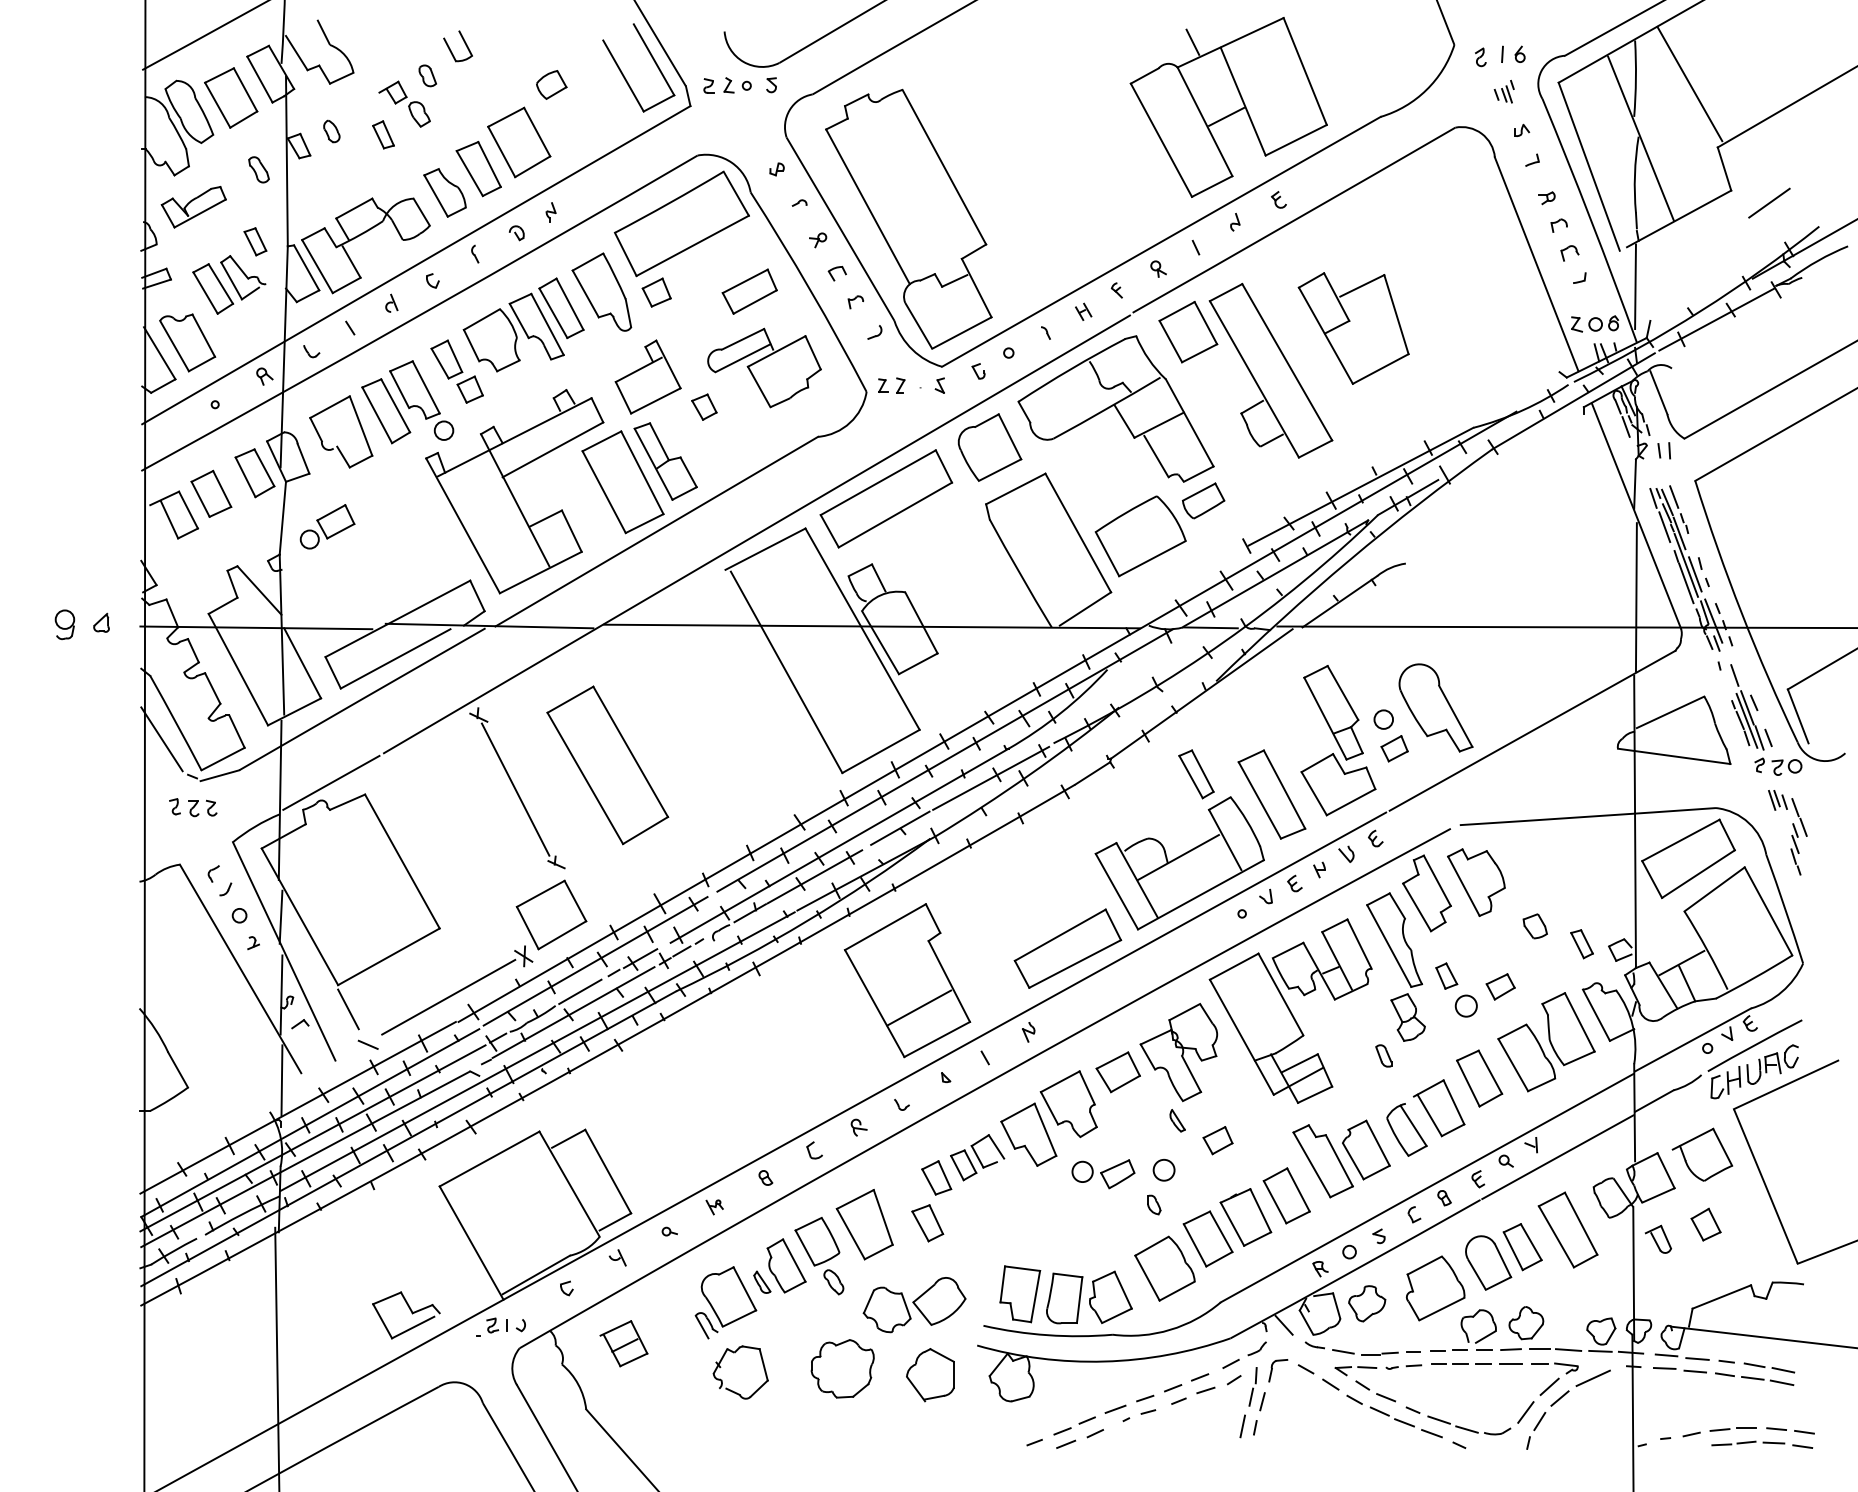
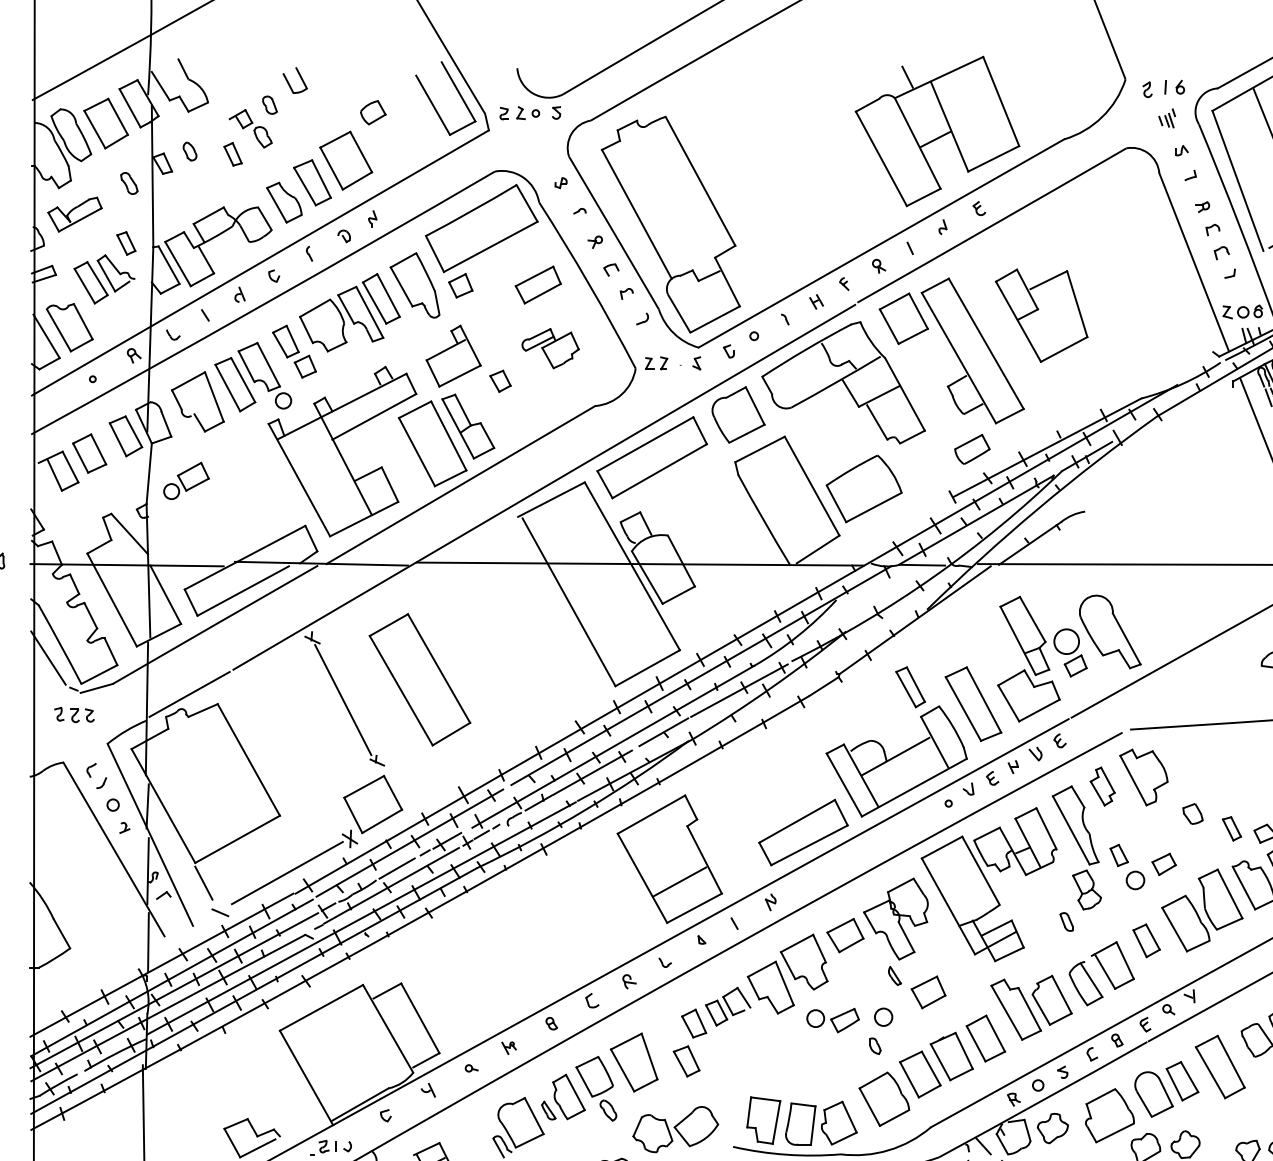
part: (764, 367) -> (550, 348), size x0.6
part: (1203, 500) -> (972, 449), moved
circle: (1383, 719) -> (1066, 641), size x1.6
part: (1426, 893) -> (1102, 786), size x0.6
part: (1479, 1078) -> (1146, 940), size x0.7
part: (1217, 1140) -> (928, 992), size x1.4

